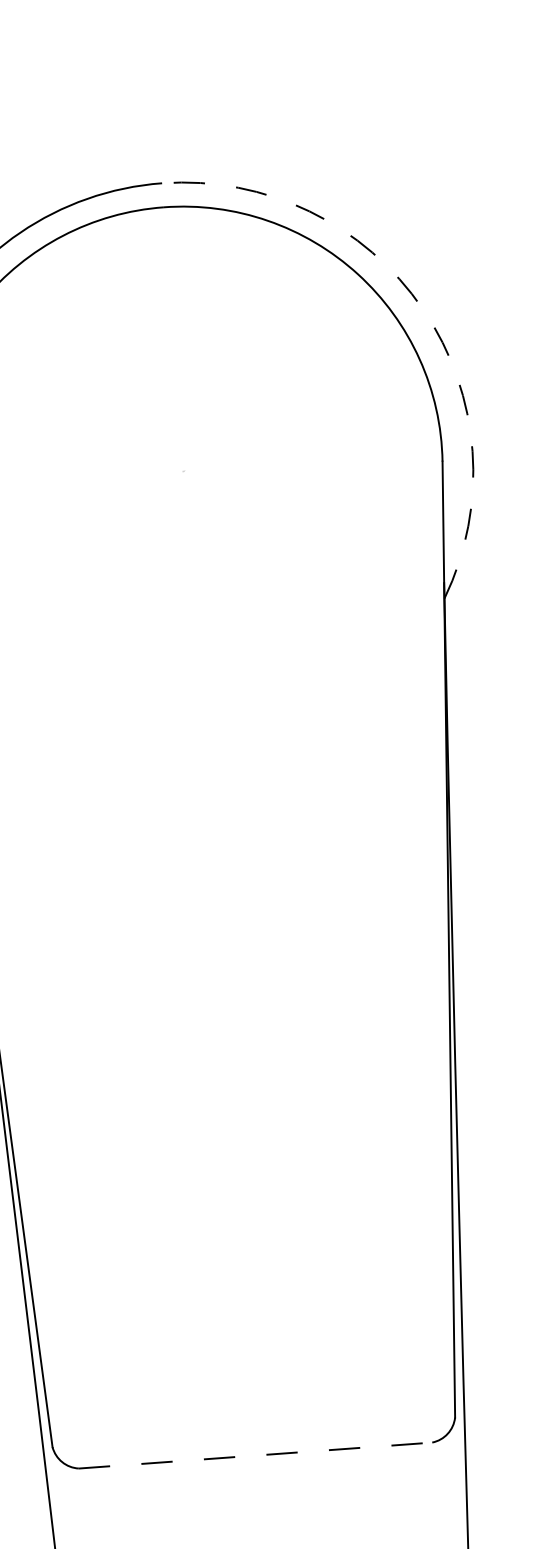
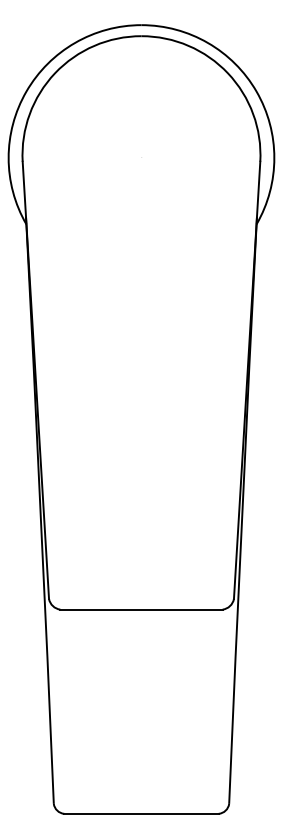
arc: (423, 309) -> (256, 91), dashed -> solid
line: (257, 1455) -> (142, 609), dashed -> solid

